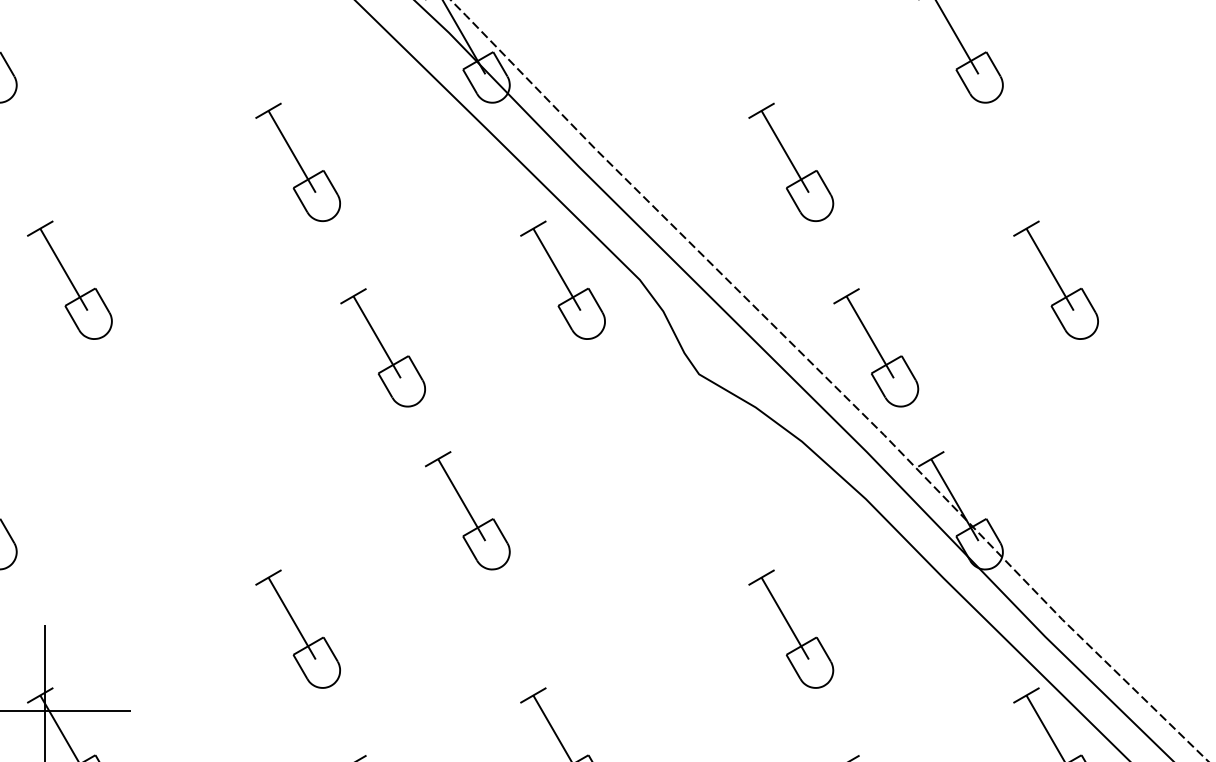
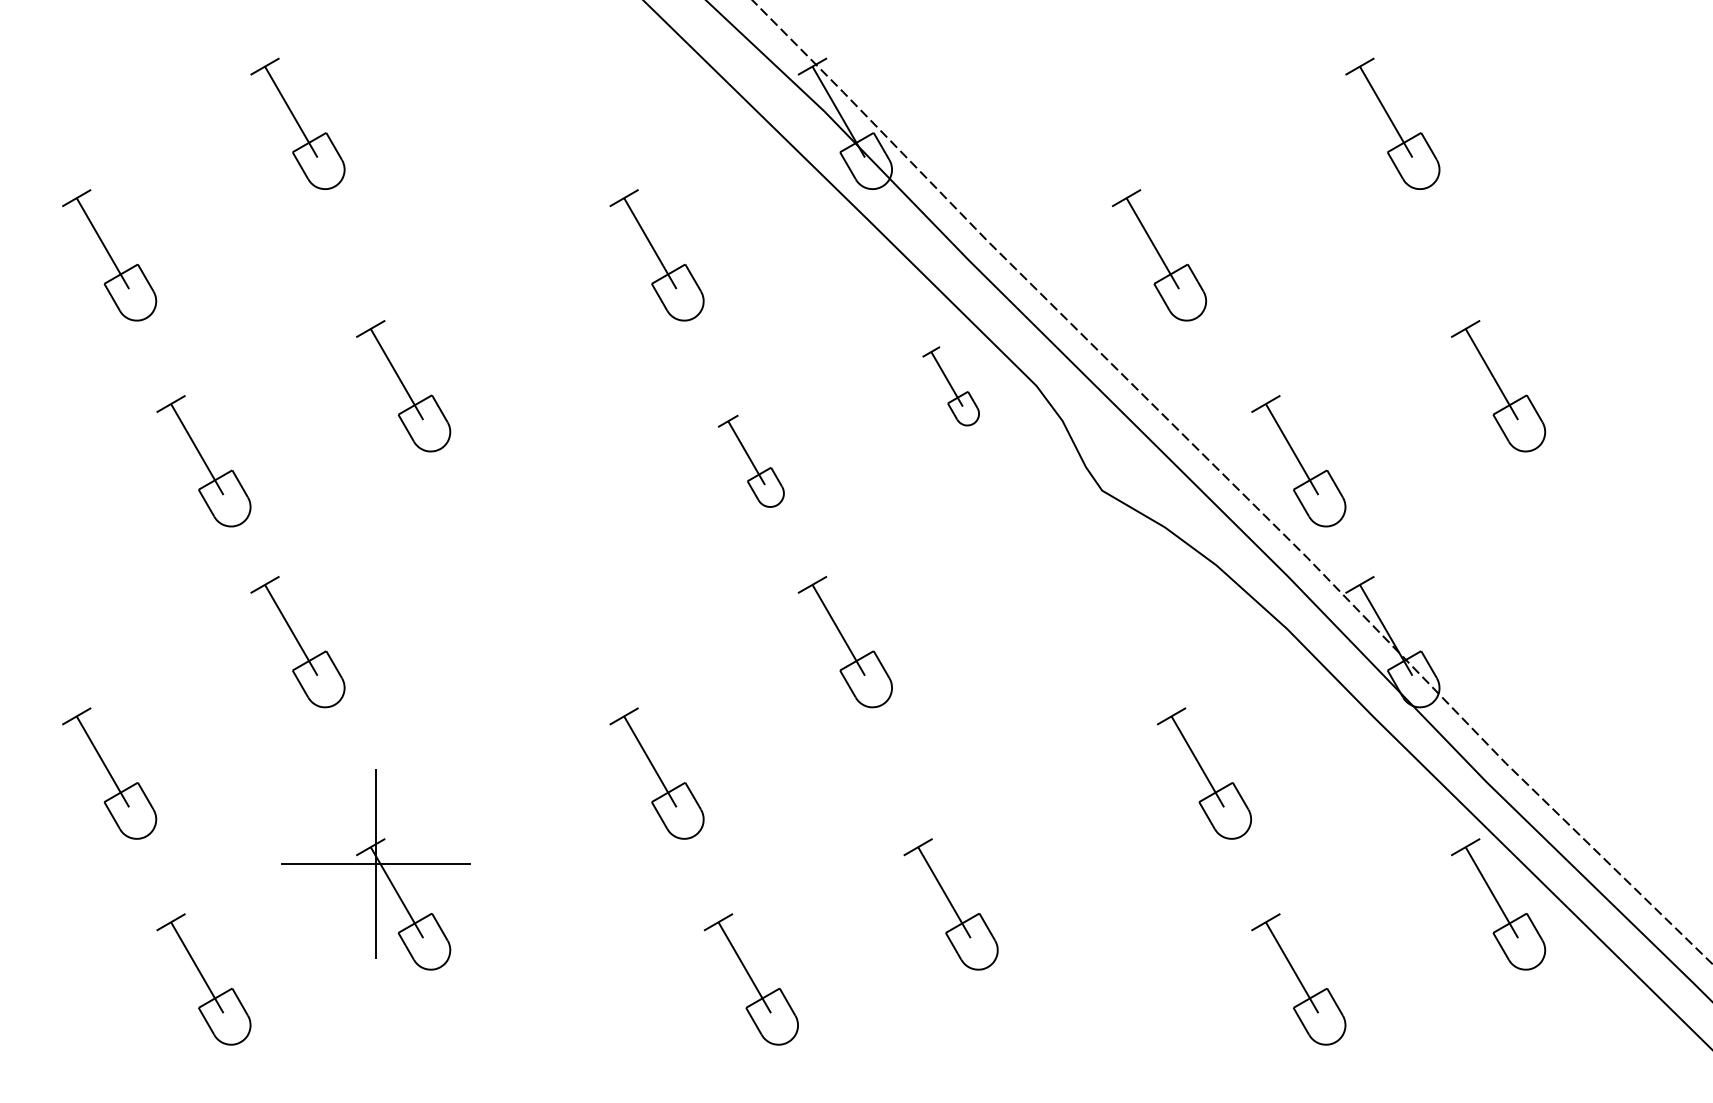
part: (791, 162) -> (1159, 255), moved
part: (562, 280) -> (950, 386), size x0.6
part: (382, 348) -> (750, 461), size x0.7

